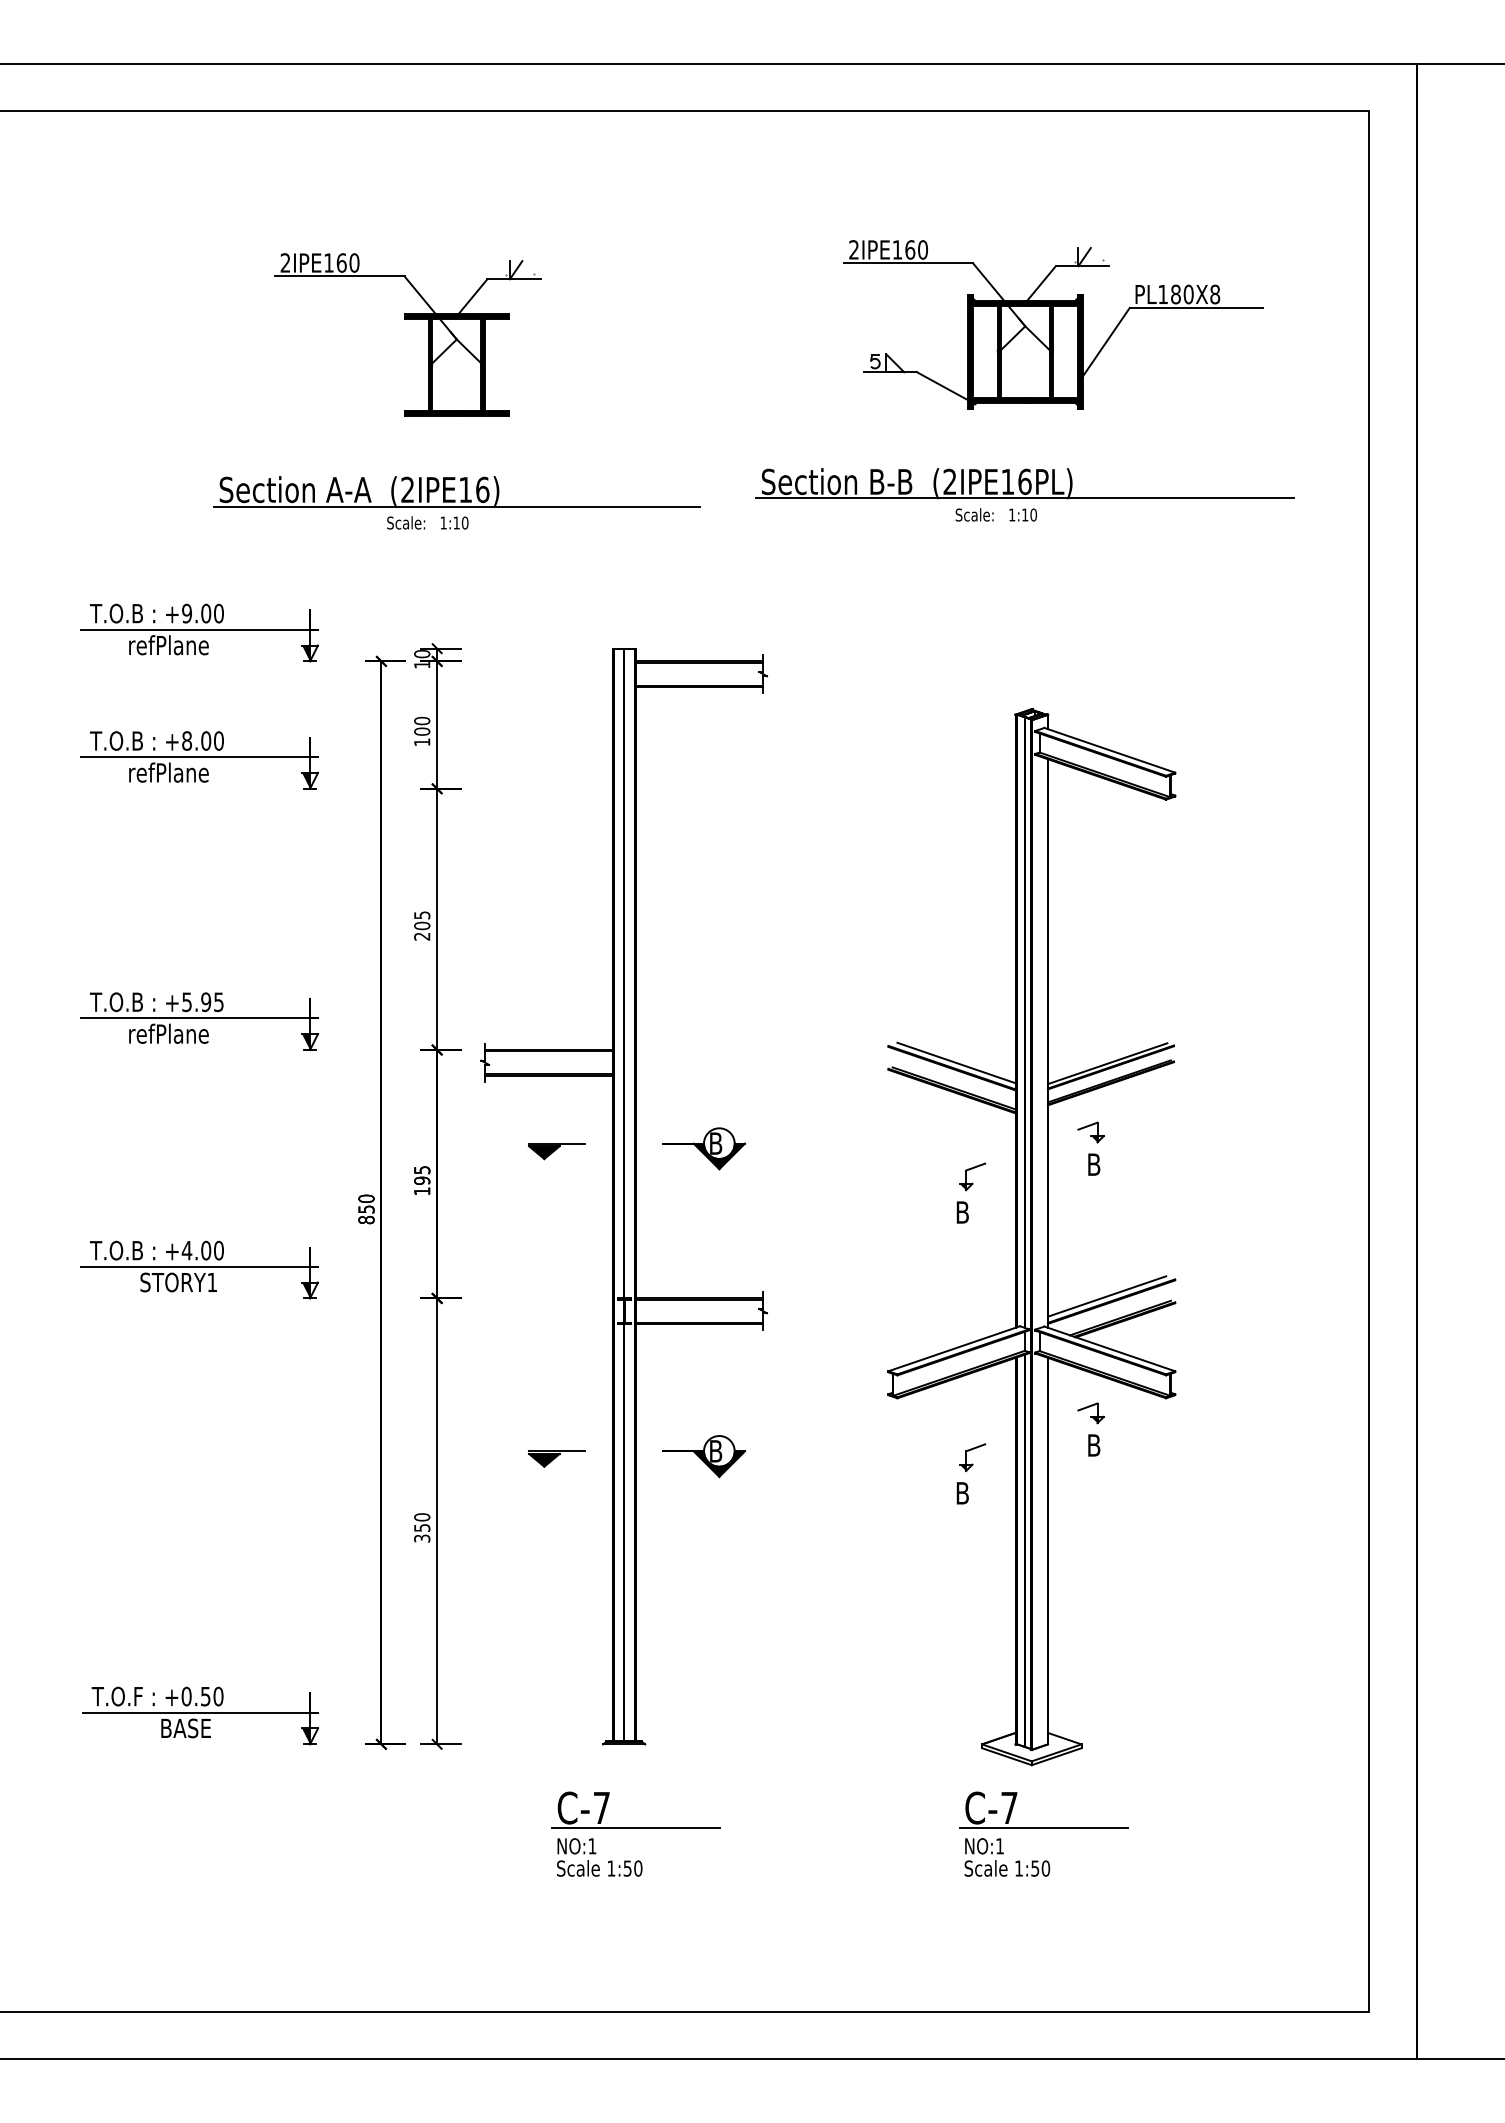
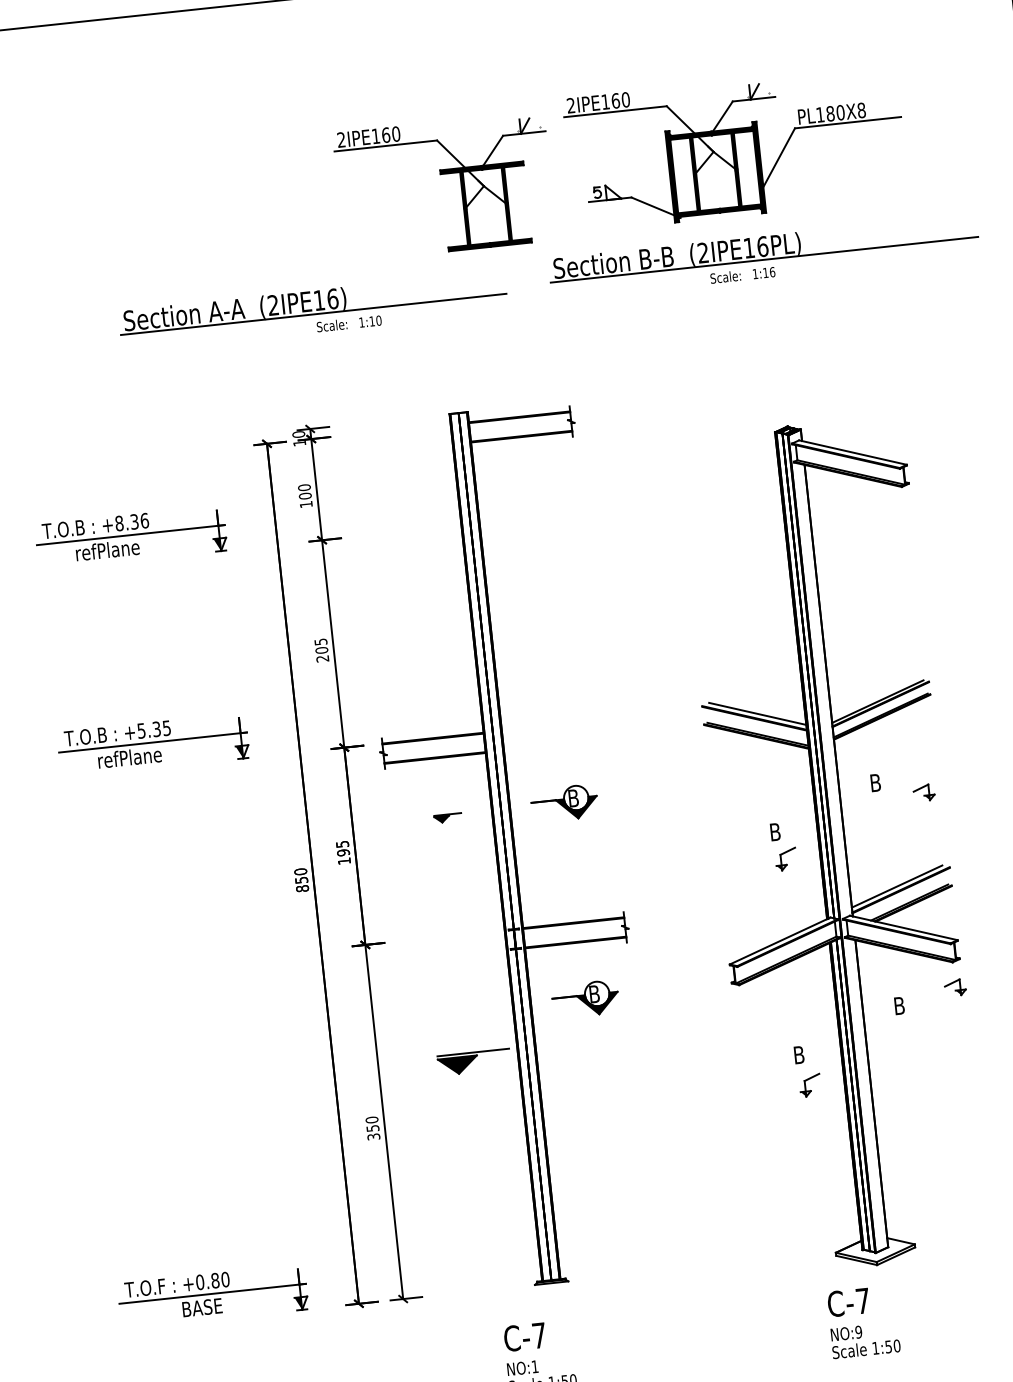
part: (407, 319) -> (443, 174), moved
part: (1053, 324) -> (735, 148), moved
text: (1033, 514) -> (772, 271), 1:10 -> 1:16
text: (427, 522) -> (348, 323), moved
part: (199, 632) -> (120, 436), removed
text: (212, 740) -> (139, 520), +8.00 -> +8.36
text: (206, 1001) -> (156, 728), +5.95 -> +5.35
part: (1090, 1132) -> (923, 792), moved
part: (556, 1151) -> (447, 818), size x0.6
part: (972, 1176) -> (786, 859), moved
part: (199, 1269) -> (174, 942), removed
part: (1090, 1413) -> (954, 987), moved
part: (703, 1456) -> (585, 999), moved
part: (972, 1457) -> (810, 1085), moved
part: (556, 1458) -> (473, 1061), size x1.6
text: (205, 1696) -> (215, 1280), +0.50 -> +0.80
line: (636, 1827) -> (568, 1348), removed
line: (1043, 1827) -> (891, 1313), removed
text: (999, 1846) -> (858, 1332), NO:1 -> NO:9

